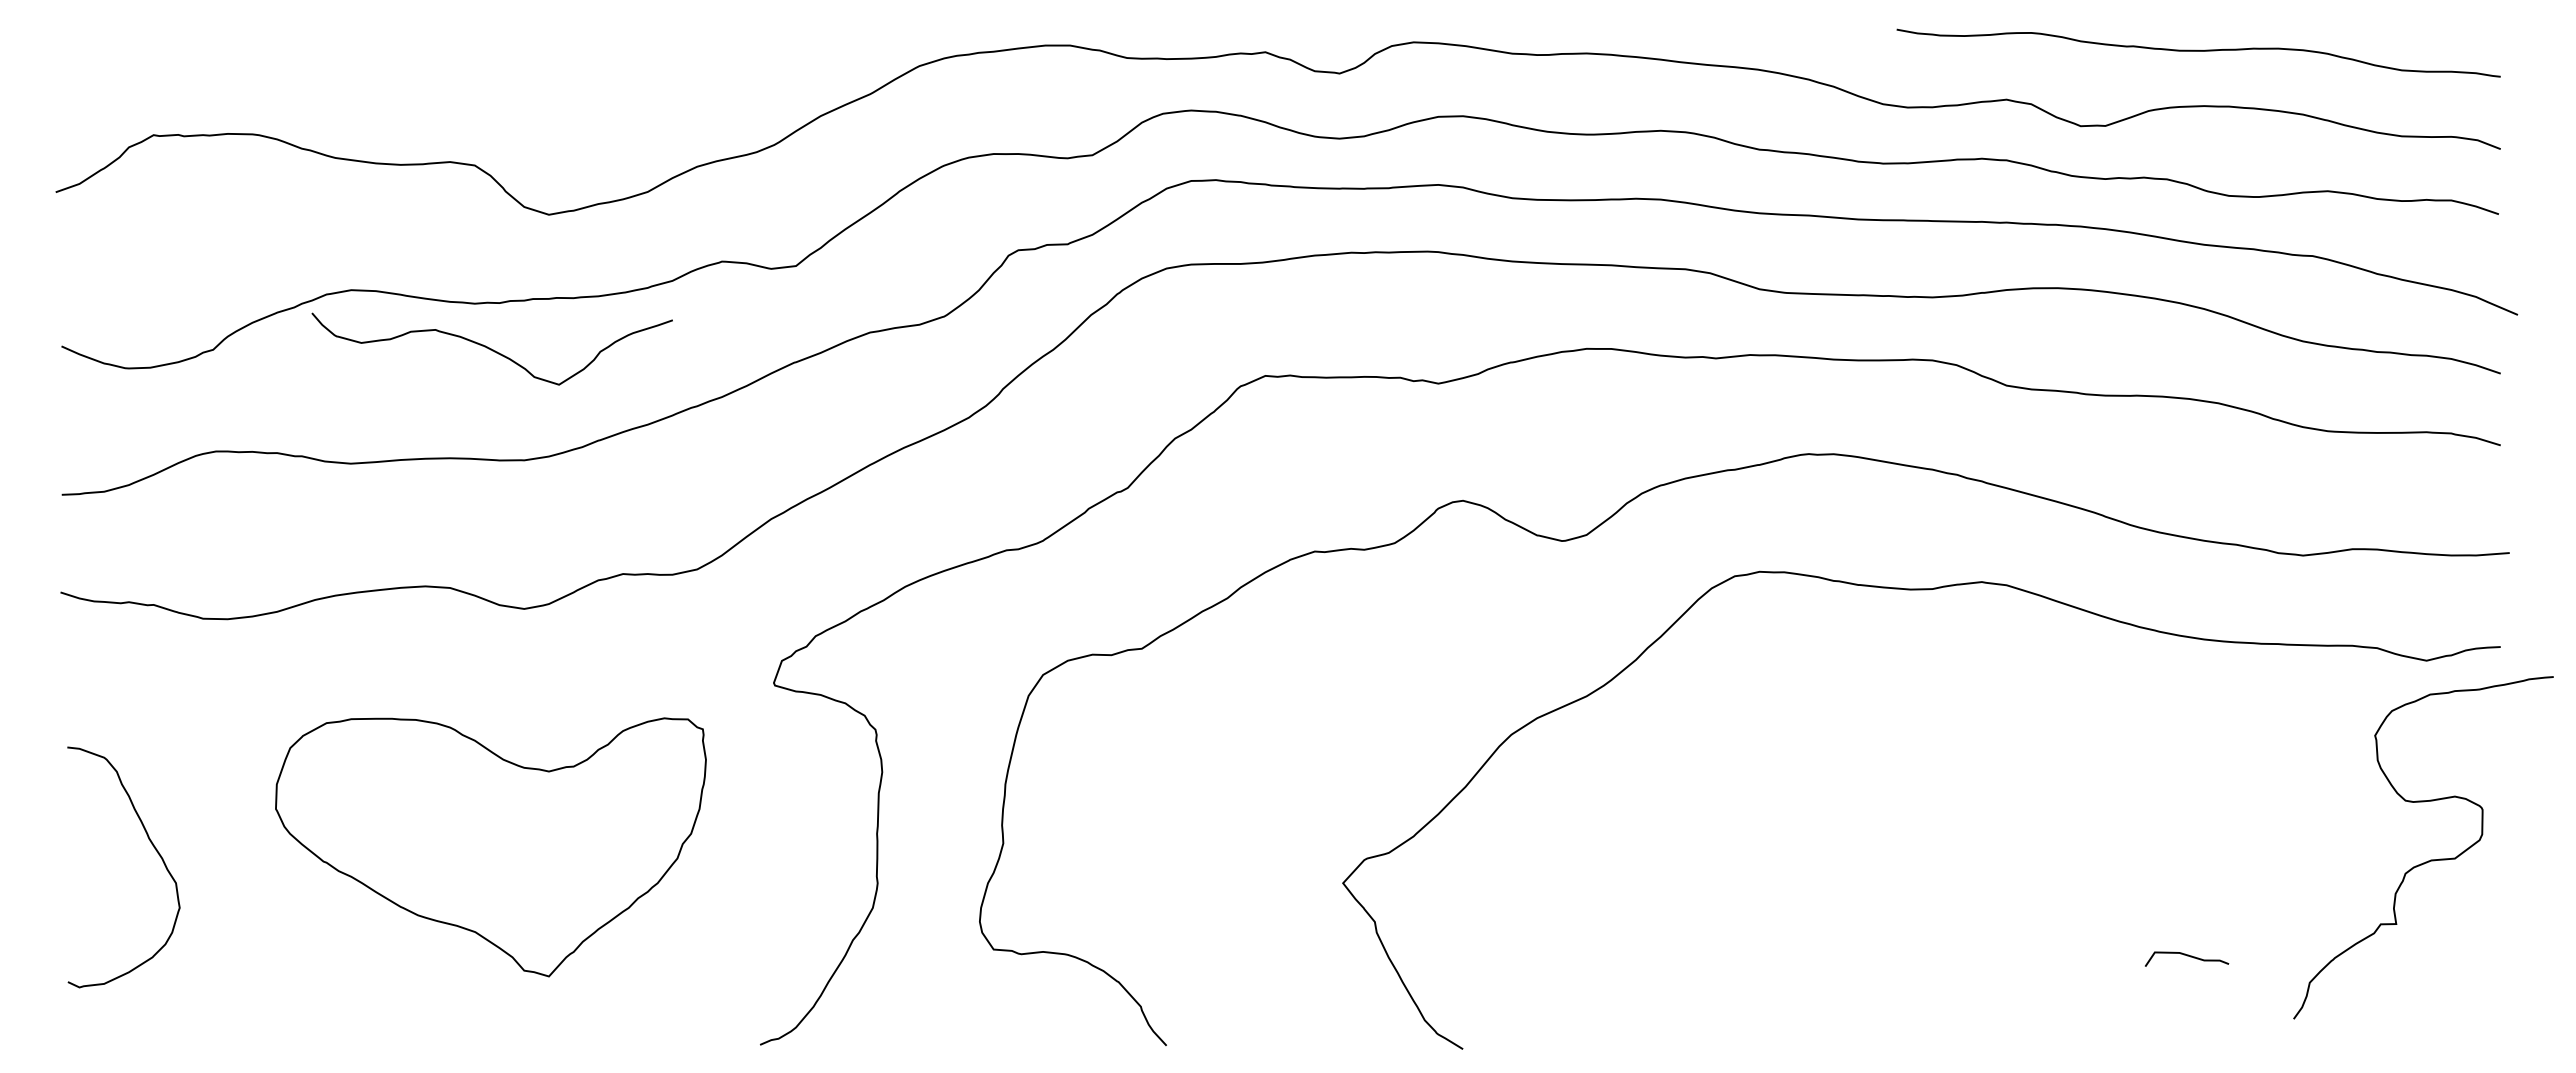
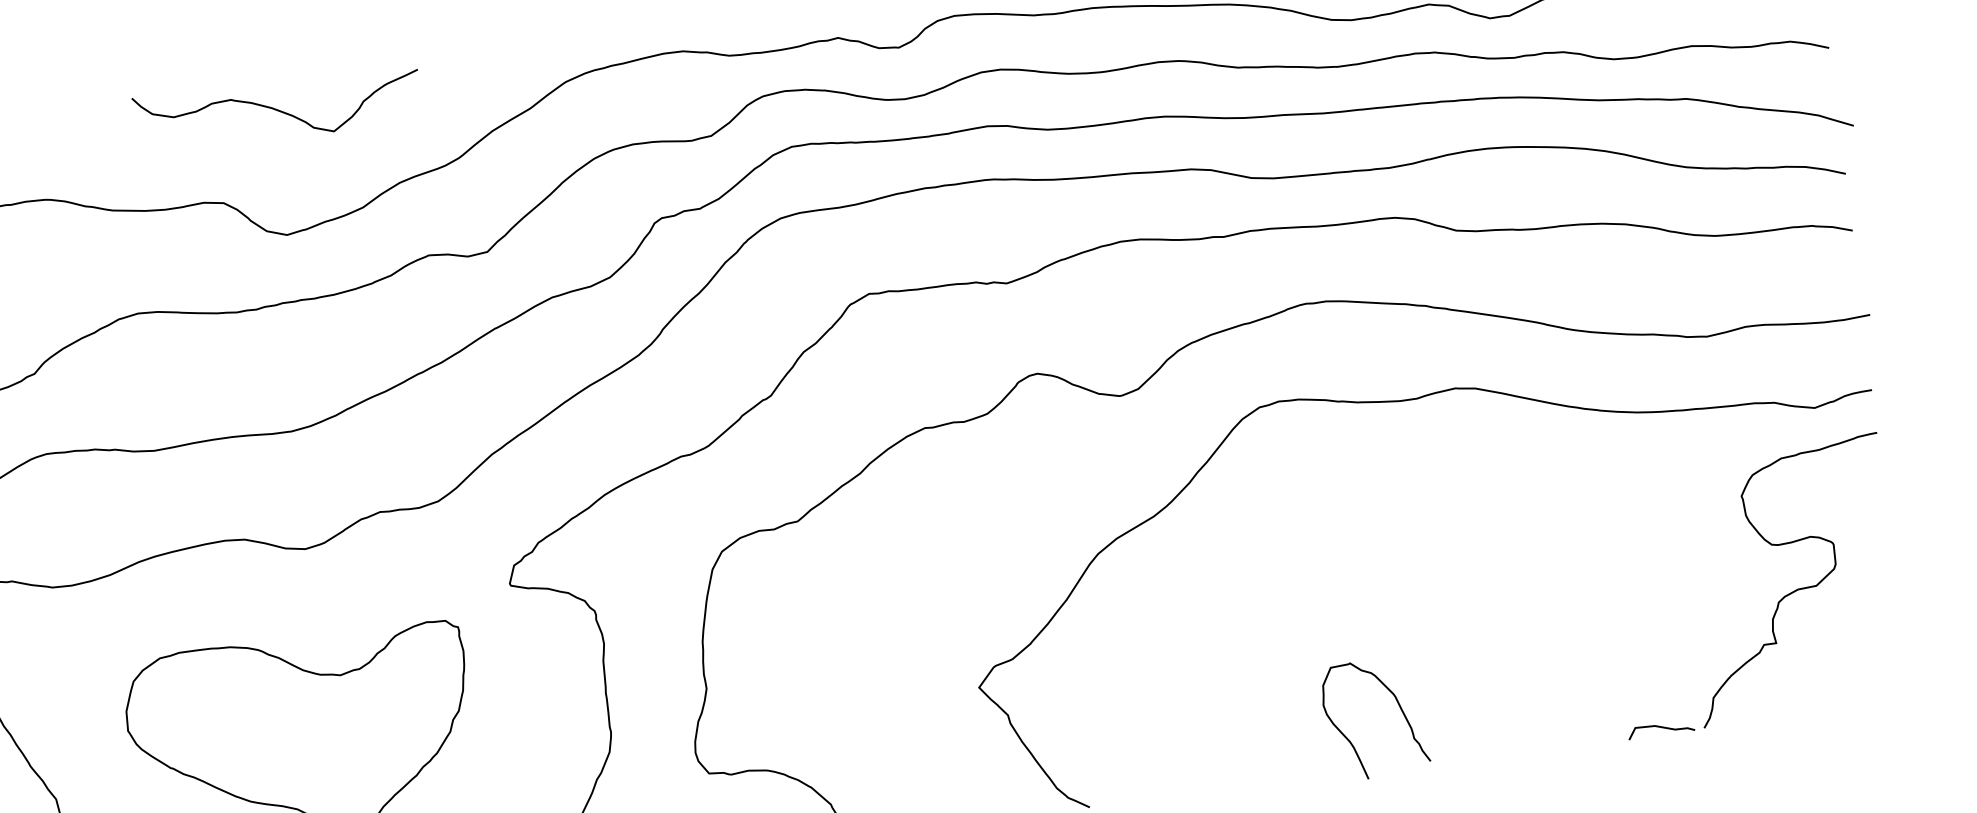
curve: (491, 348) -> (277, 109), moved
curve: (2430, 859) -> (1797, 588), moved
curve: (2187, 956) -> (1661, 728), moved
curve: (1864, 972) -> (1400, 708), added

